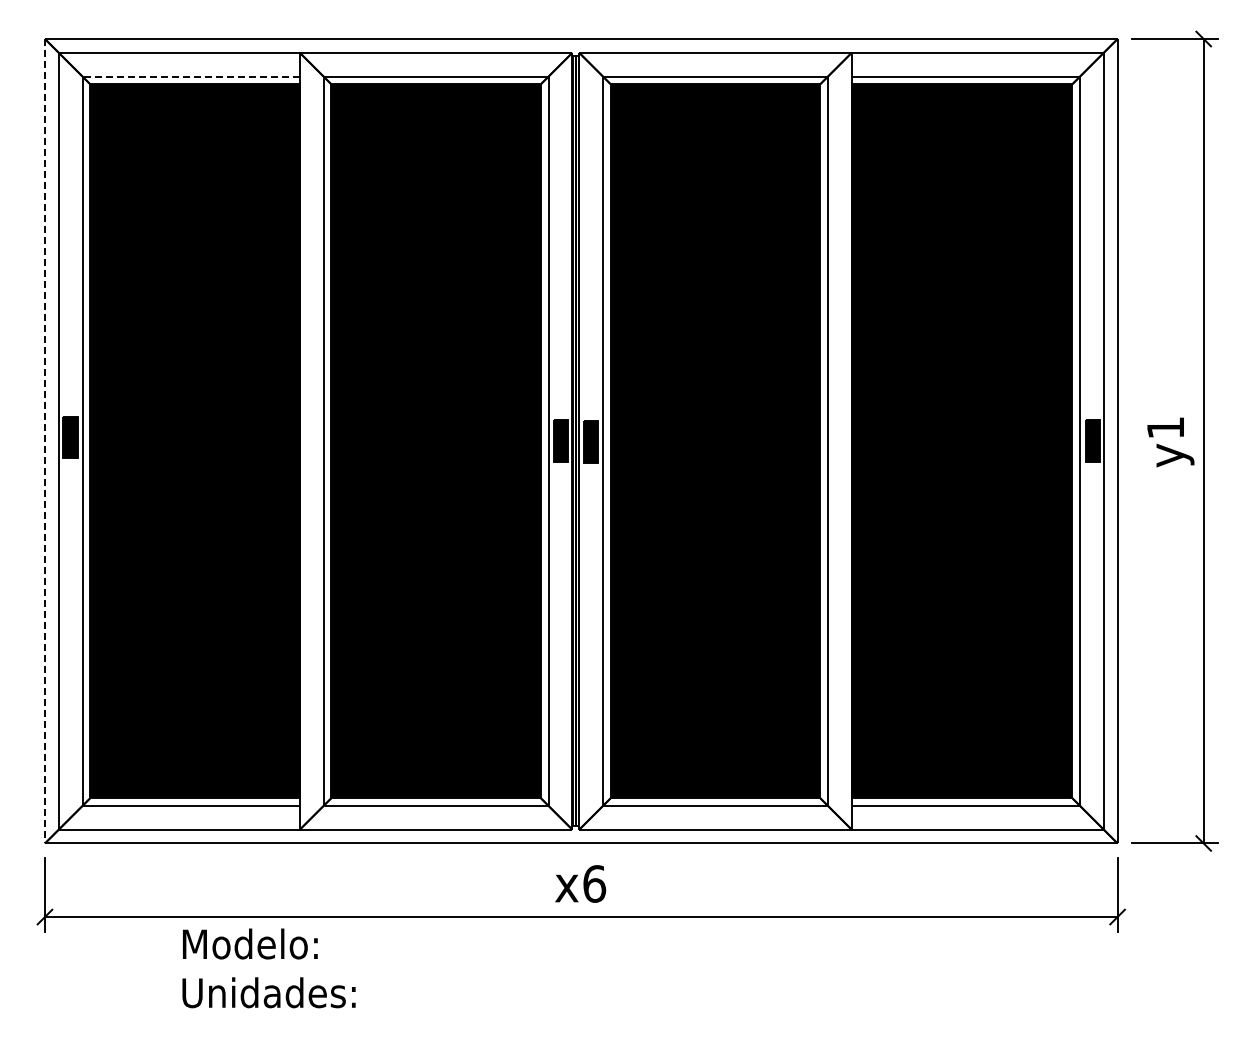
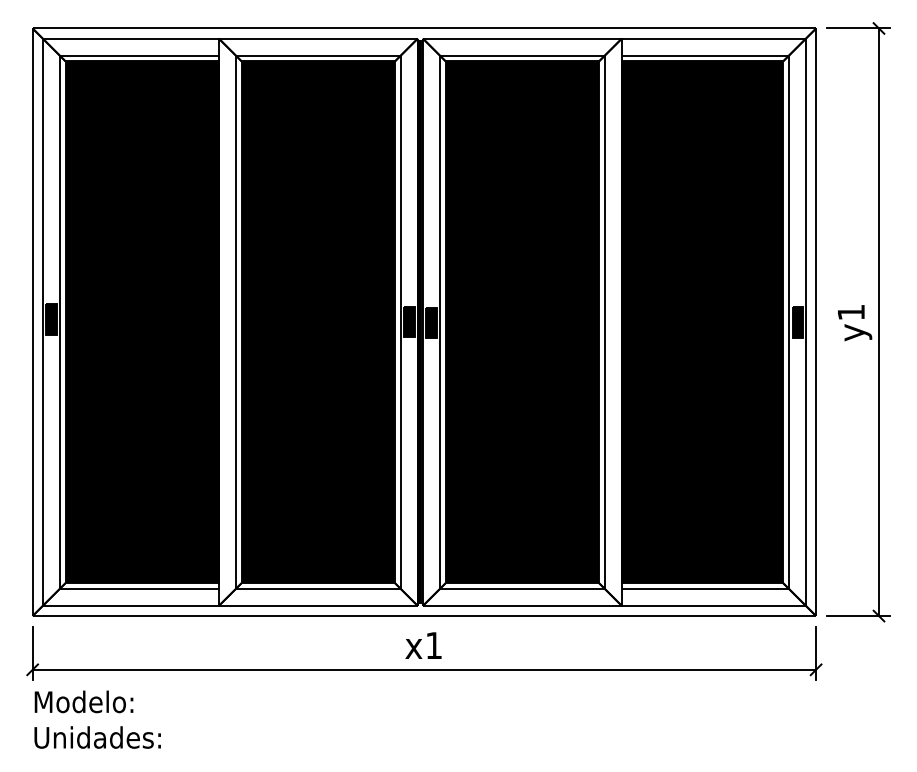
line: (191, 76) -> (139, 55), dashed -> solid
line: (44, 441) -> (32, 322), dashed -> solid
text: (594, 883) -> (434, 645), x6 -> x1
text: (268, 968) -> (97, 719), moved

